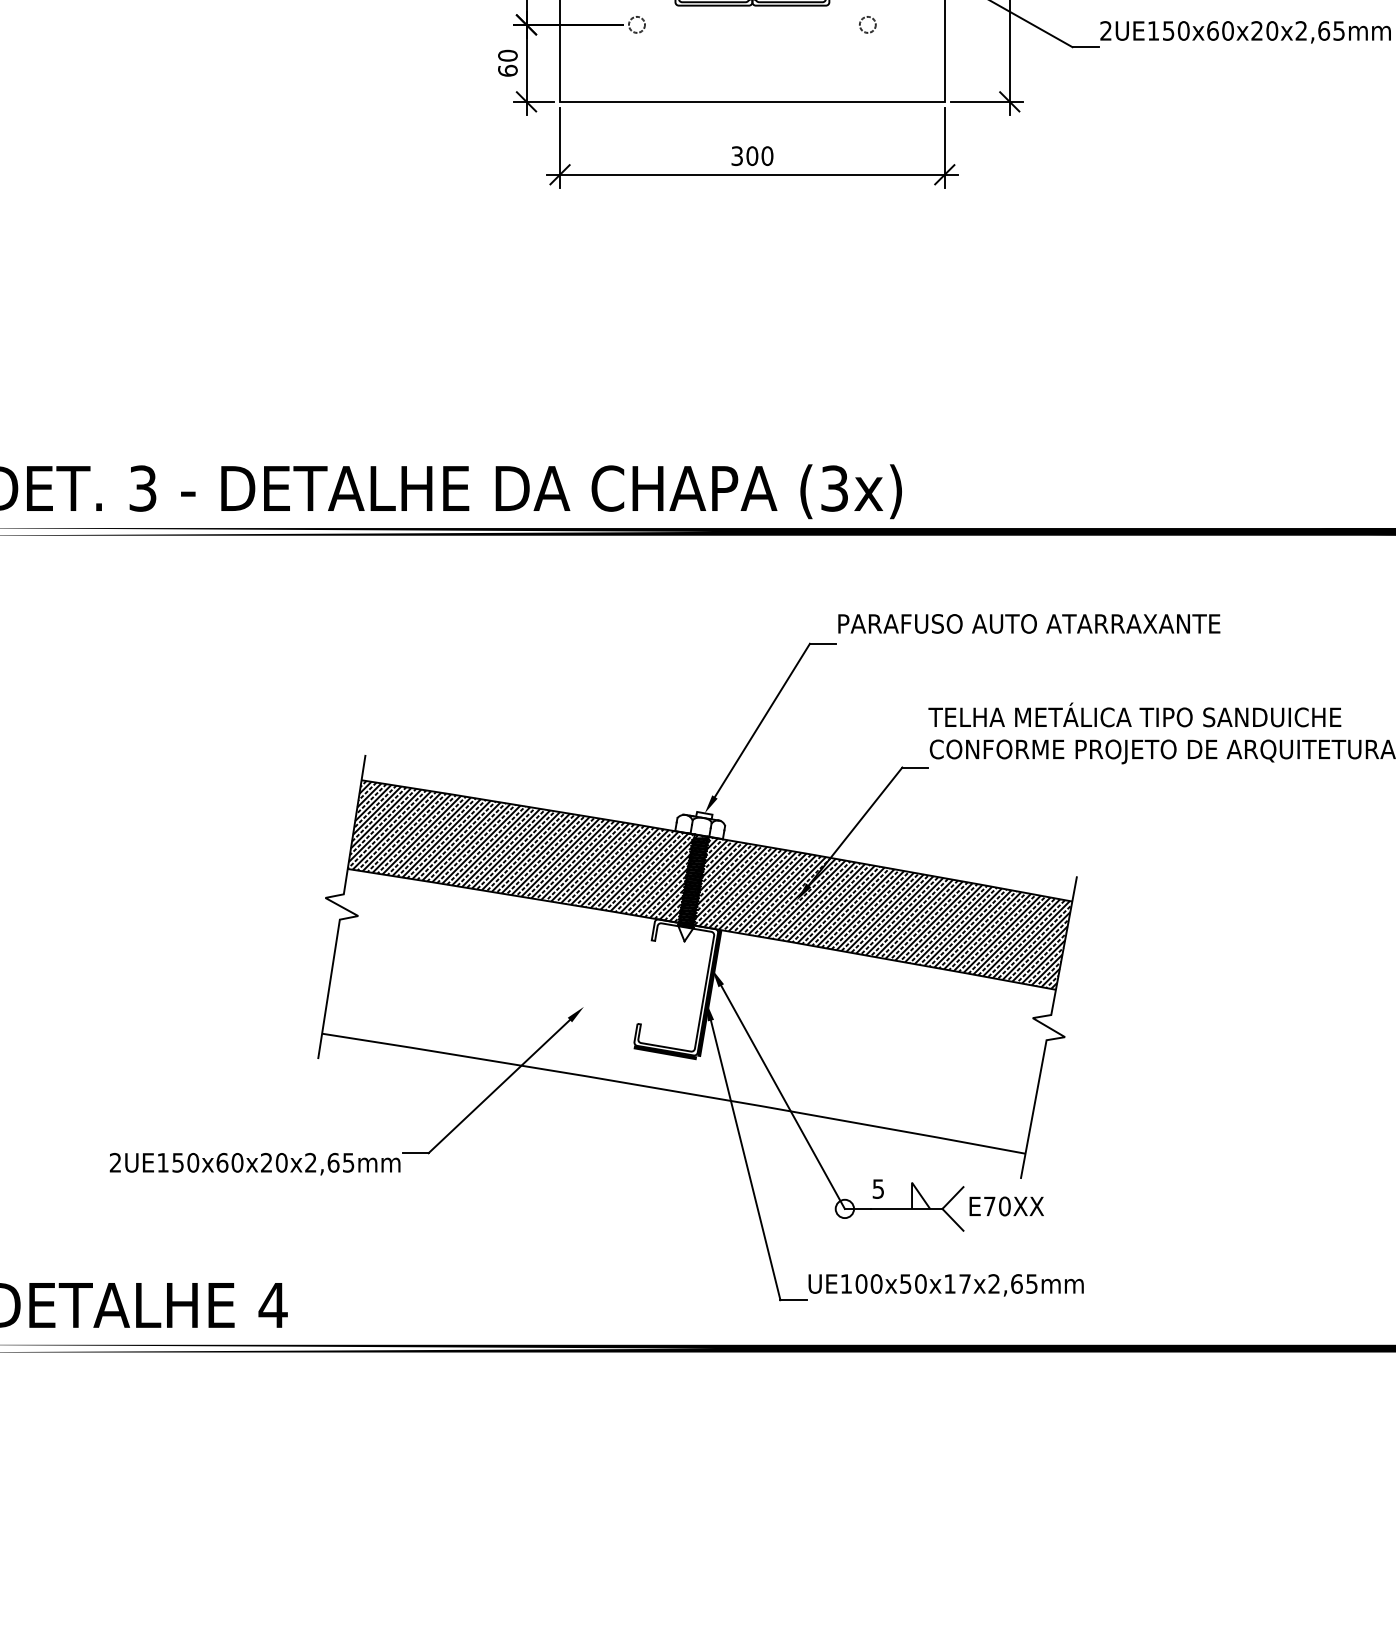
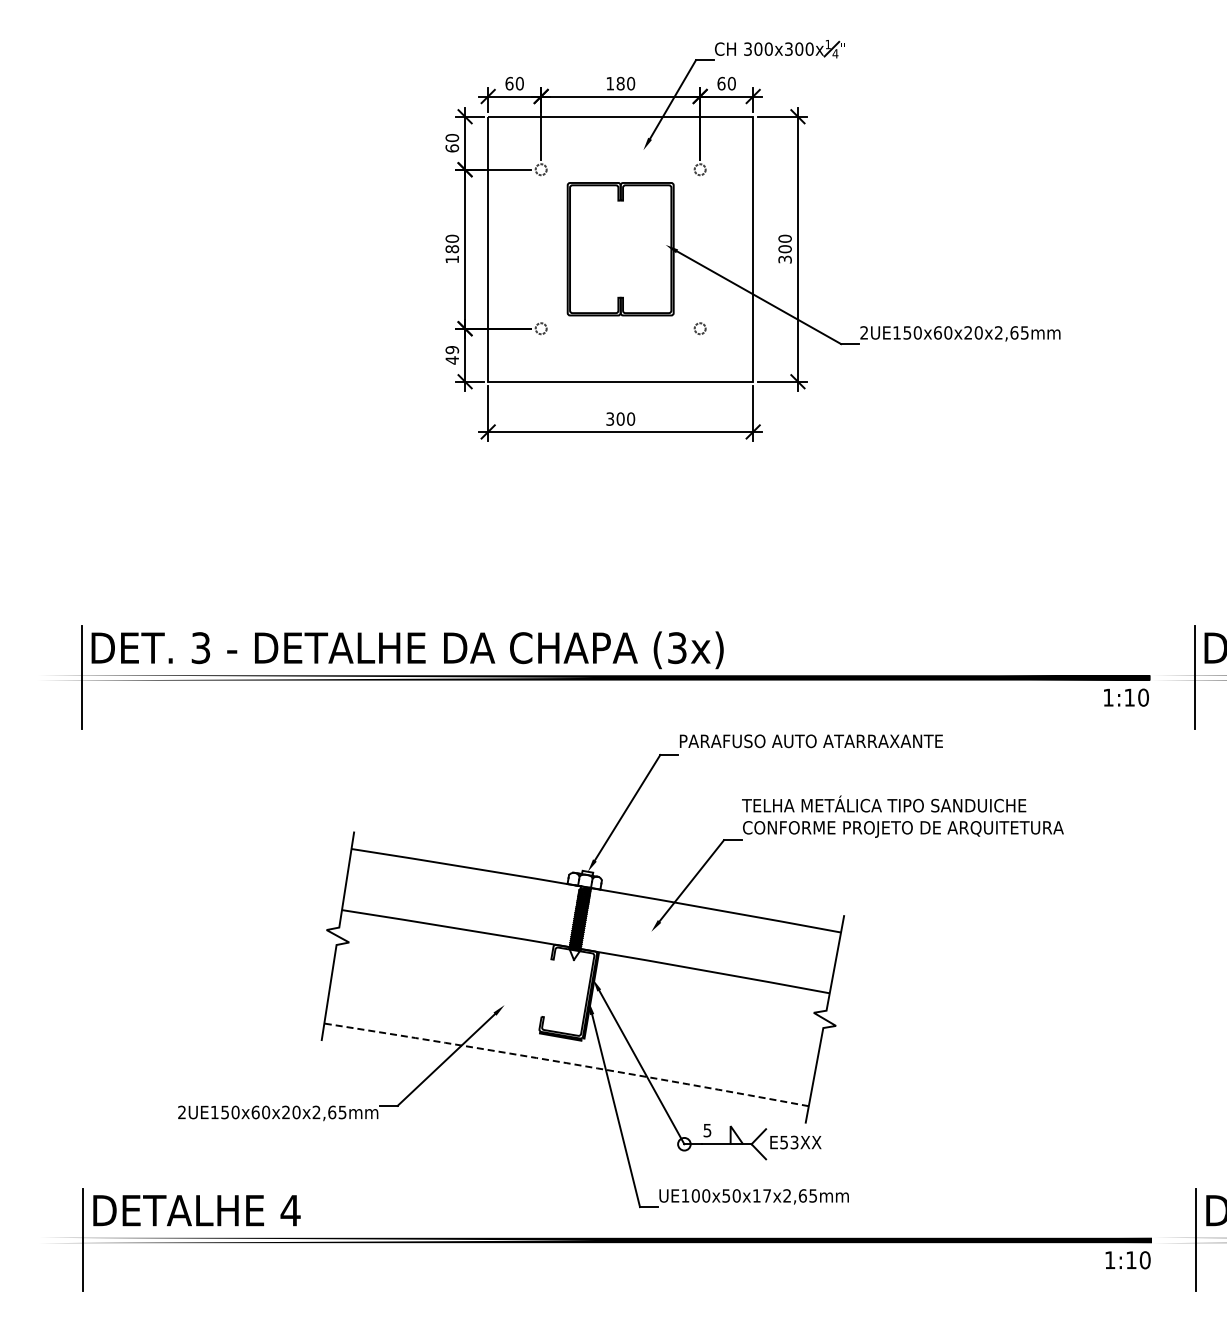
text: (508, 63) -> (452, 355), 60 -> 49
hatch: (708, 884) -> (590, 920), removed
arc: (673, 1091) -> (566, 1063), solid -> dashed
text: (997, 1206) -> (789, 1142), E70XX -> E53XX

